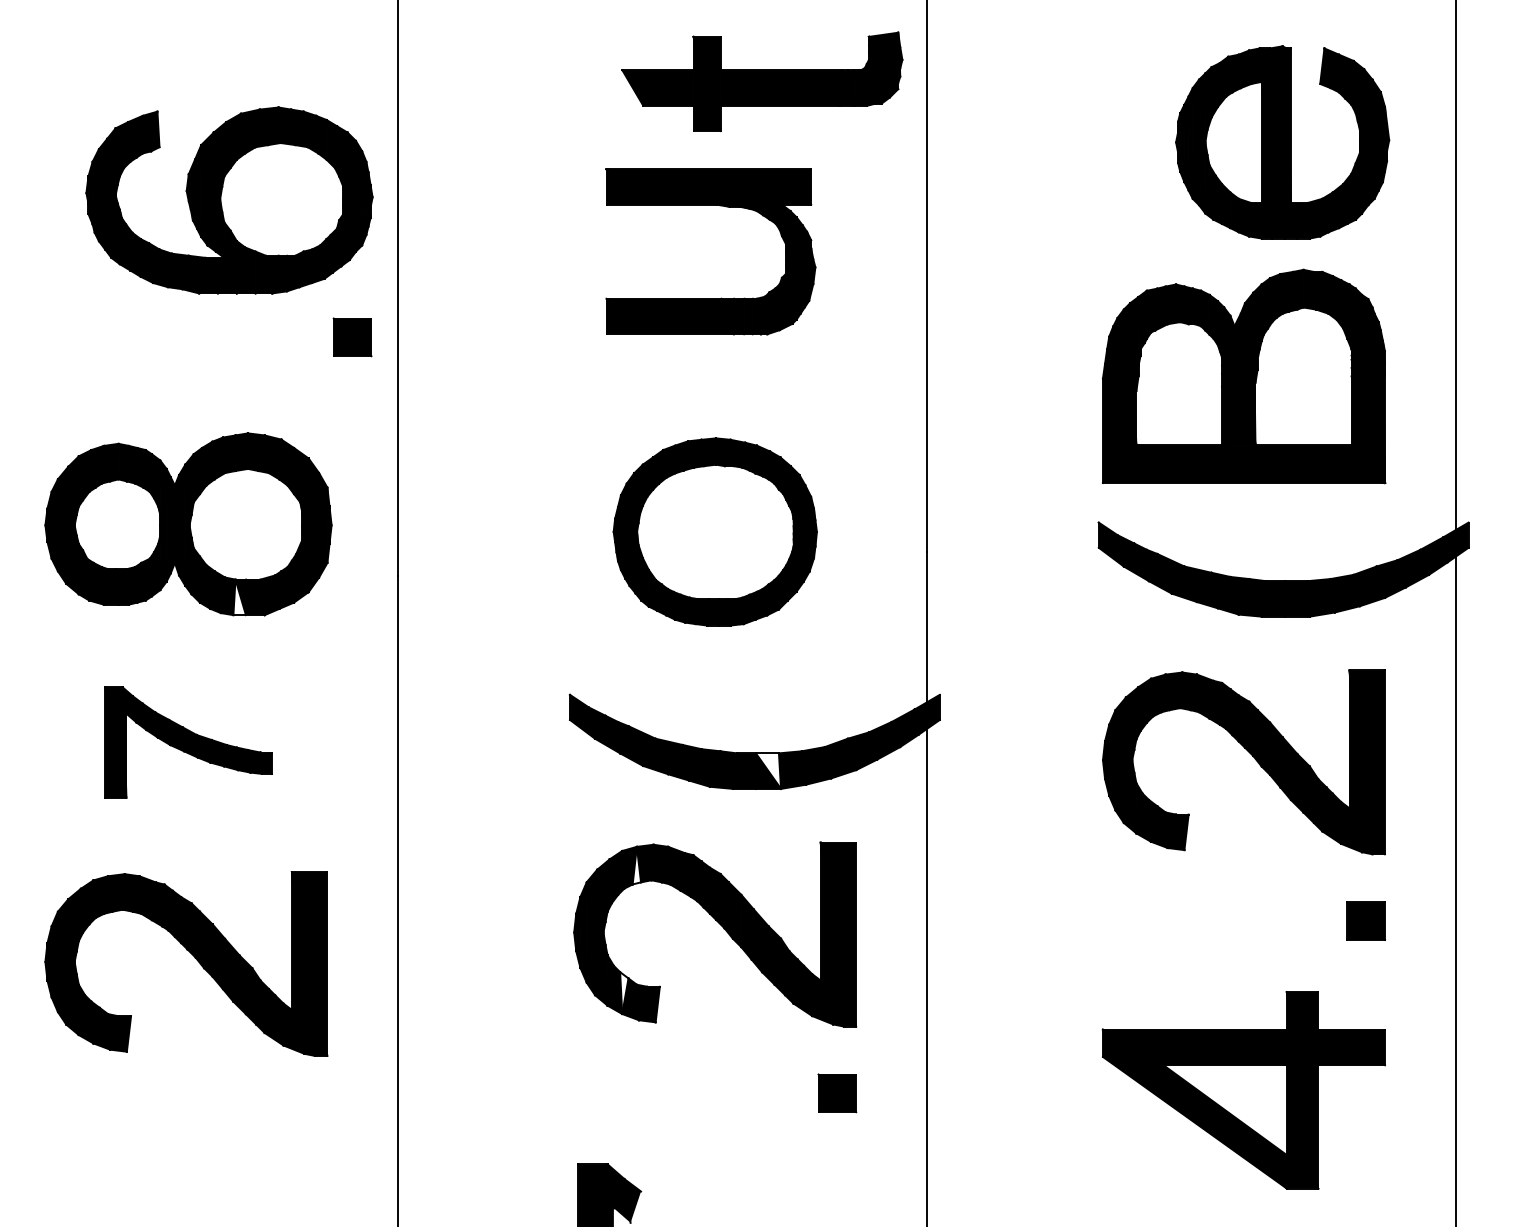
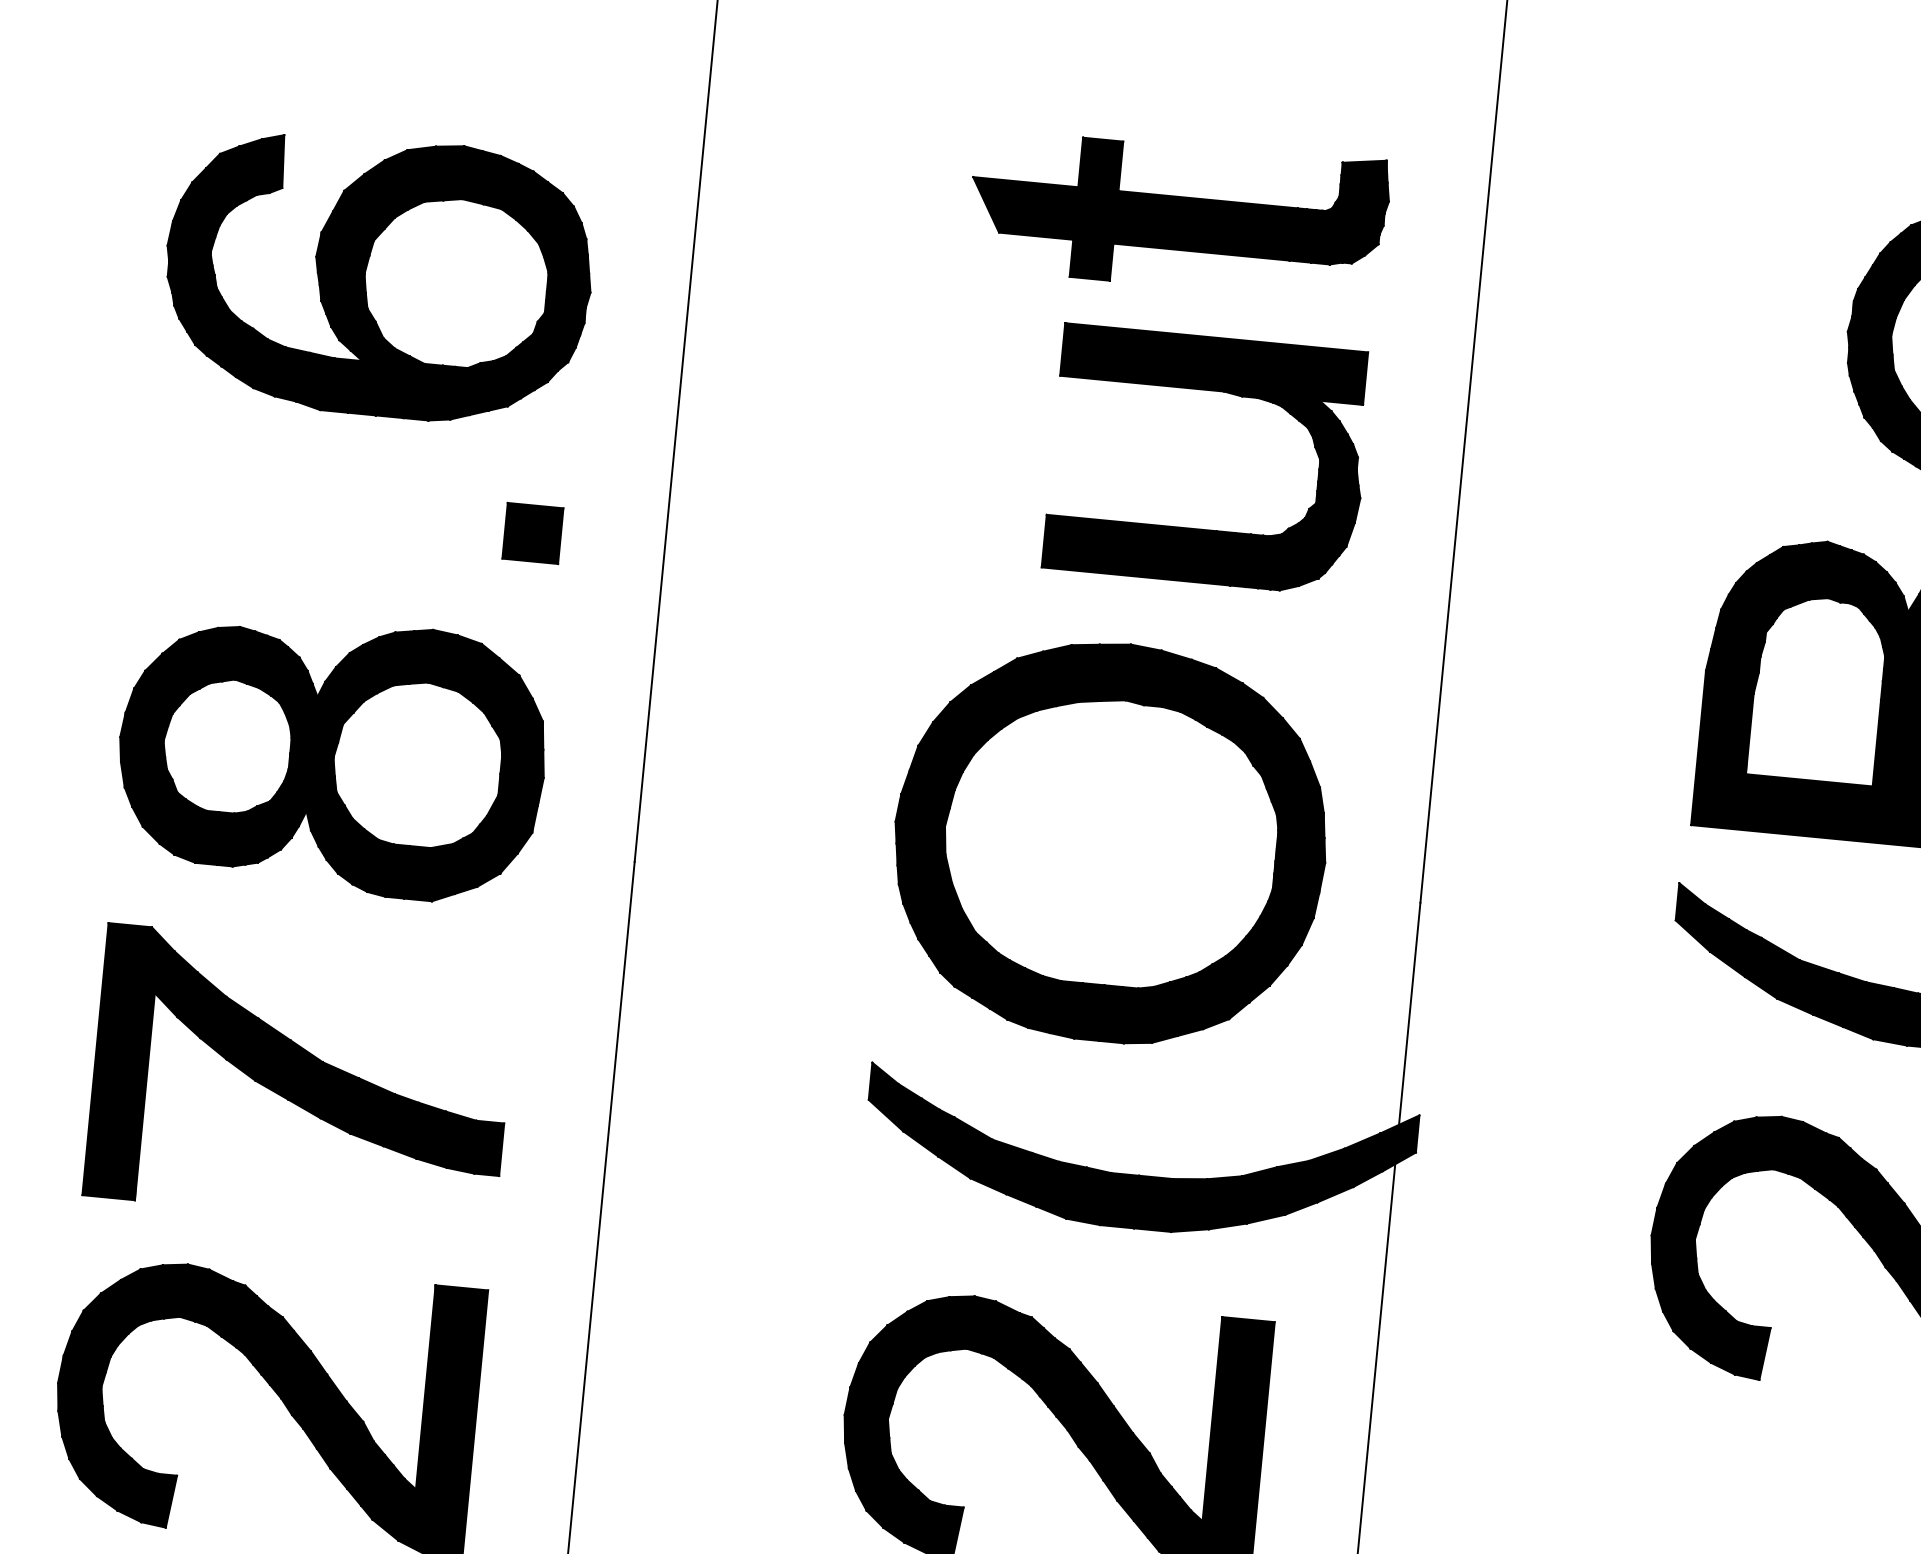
part: (762, 81) -> (1178, 213), moved
part: (229, 200) -> (378, 276), moved
part: (710, 205) -> (1213, 391), moved
part: (352, 337) -> (532, 533), moved
part: (715, 531) -> (1110, 841), size x1.43
fill: (239, 597) -> (397, 871), added
part: (188, 742) -> (301, 1078), size x1.67
fill: (768, 770) -> (1155, 1202), added
fill: (636, 865) -> (946, 1324), added
fill: (624, 992) -> (910, 1510), added

